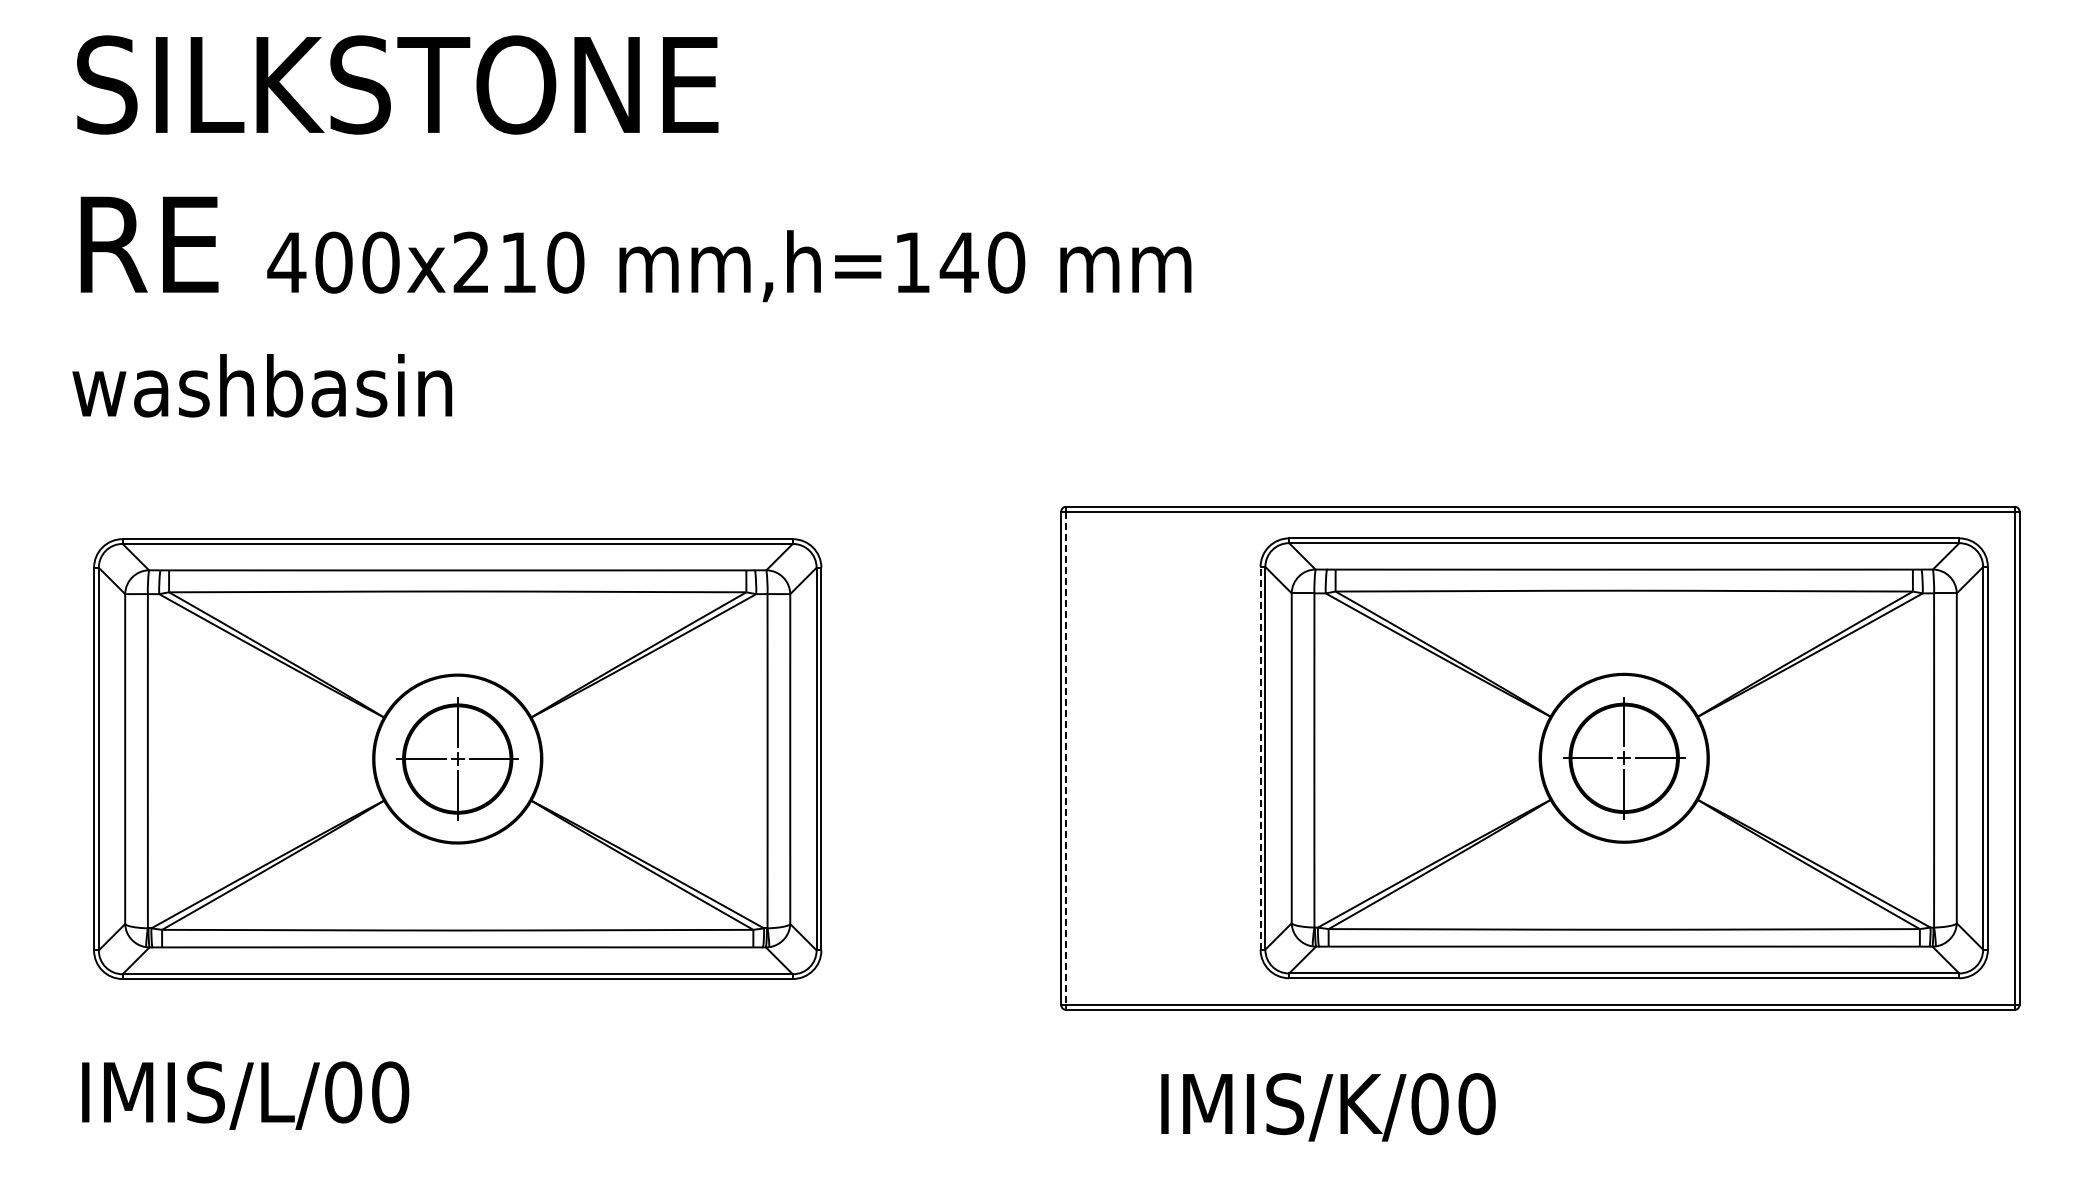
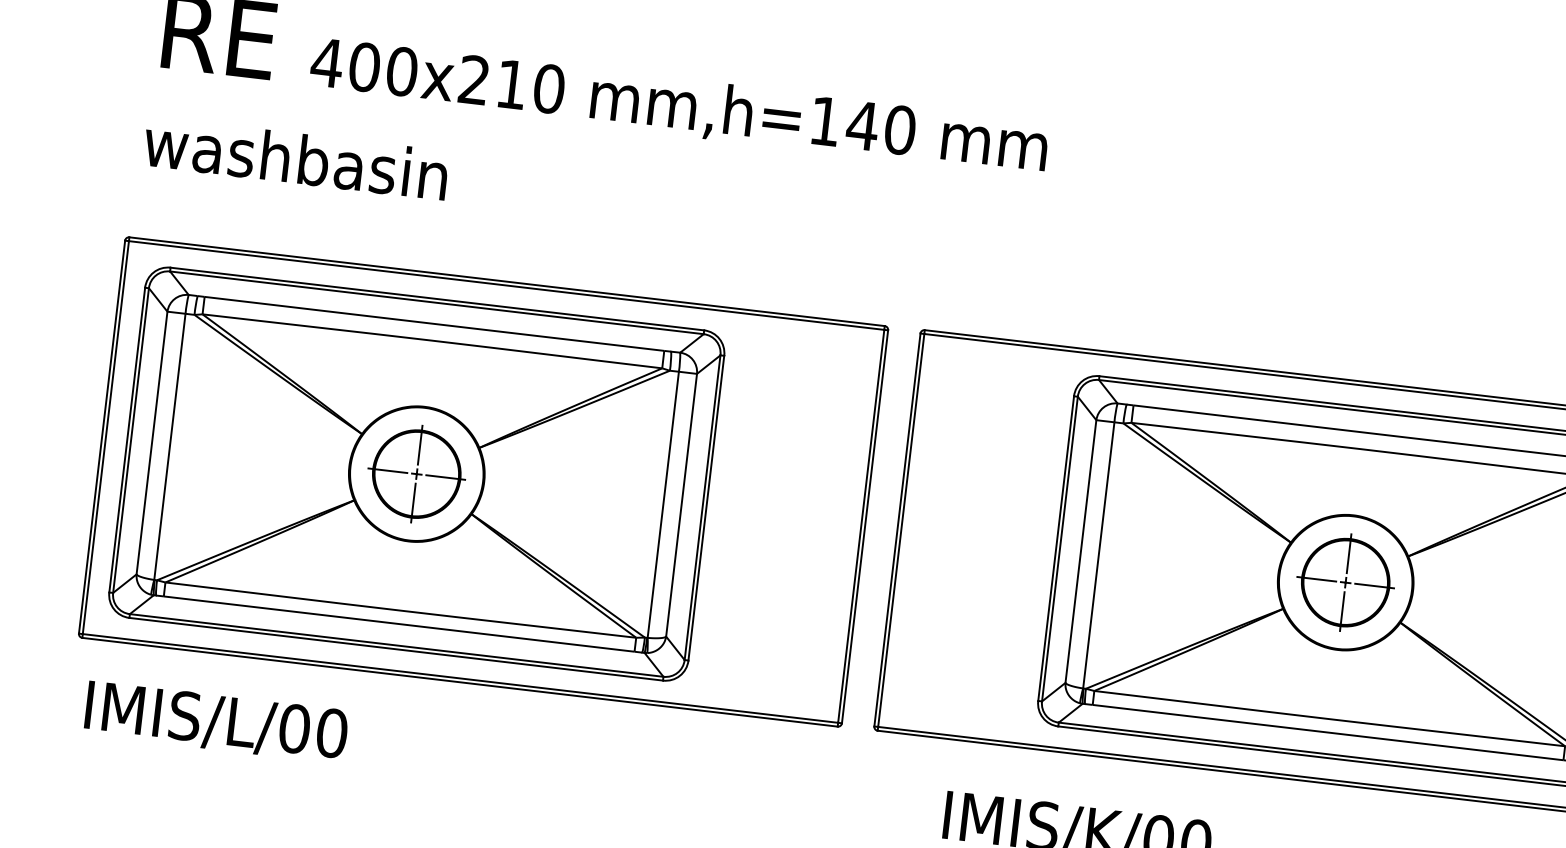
line: (1260, 757) -> (1056, 547), dashed -> solid
part: (541, 758) -> (483, 481), added
line: (1066, 758) -> (901, 530), dashed -> solid

